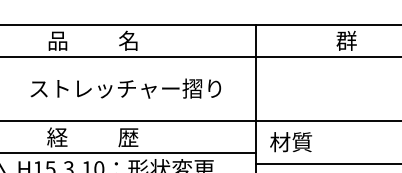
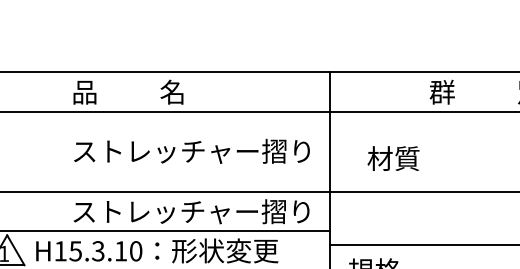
text: (125, 87) -> (191, 150), moved
text: (143, 137) -> (190, 211), 経          歴 -> ストレッチャー摺り
text: (291, 142) -> (393, 158), moved

